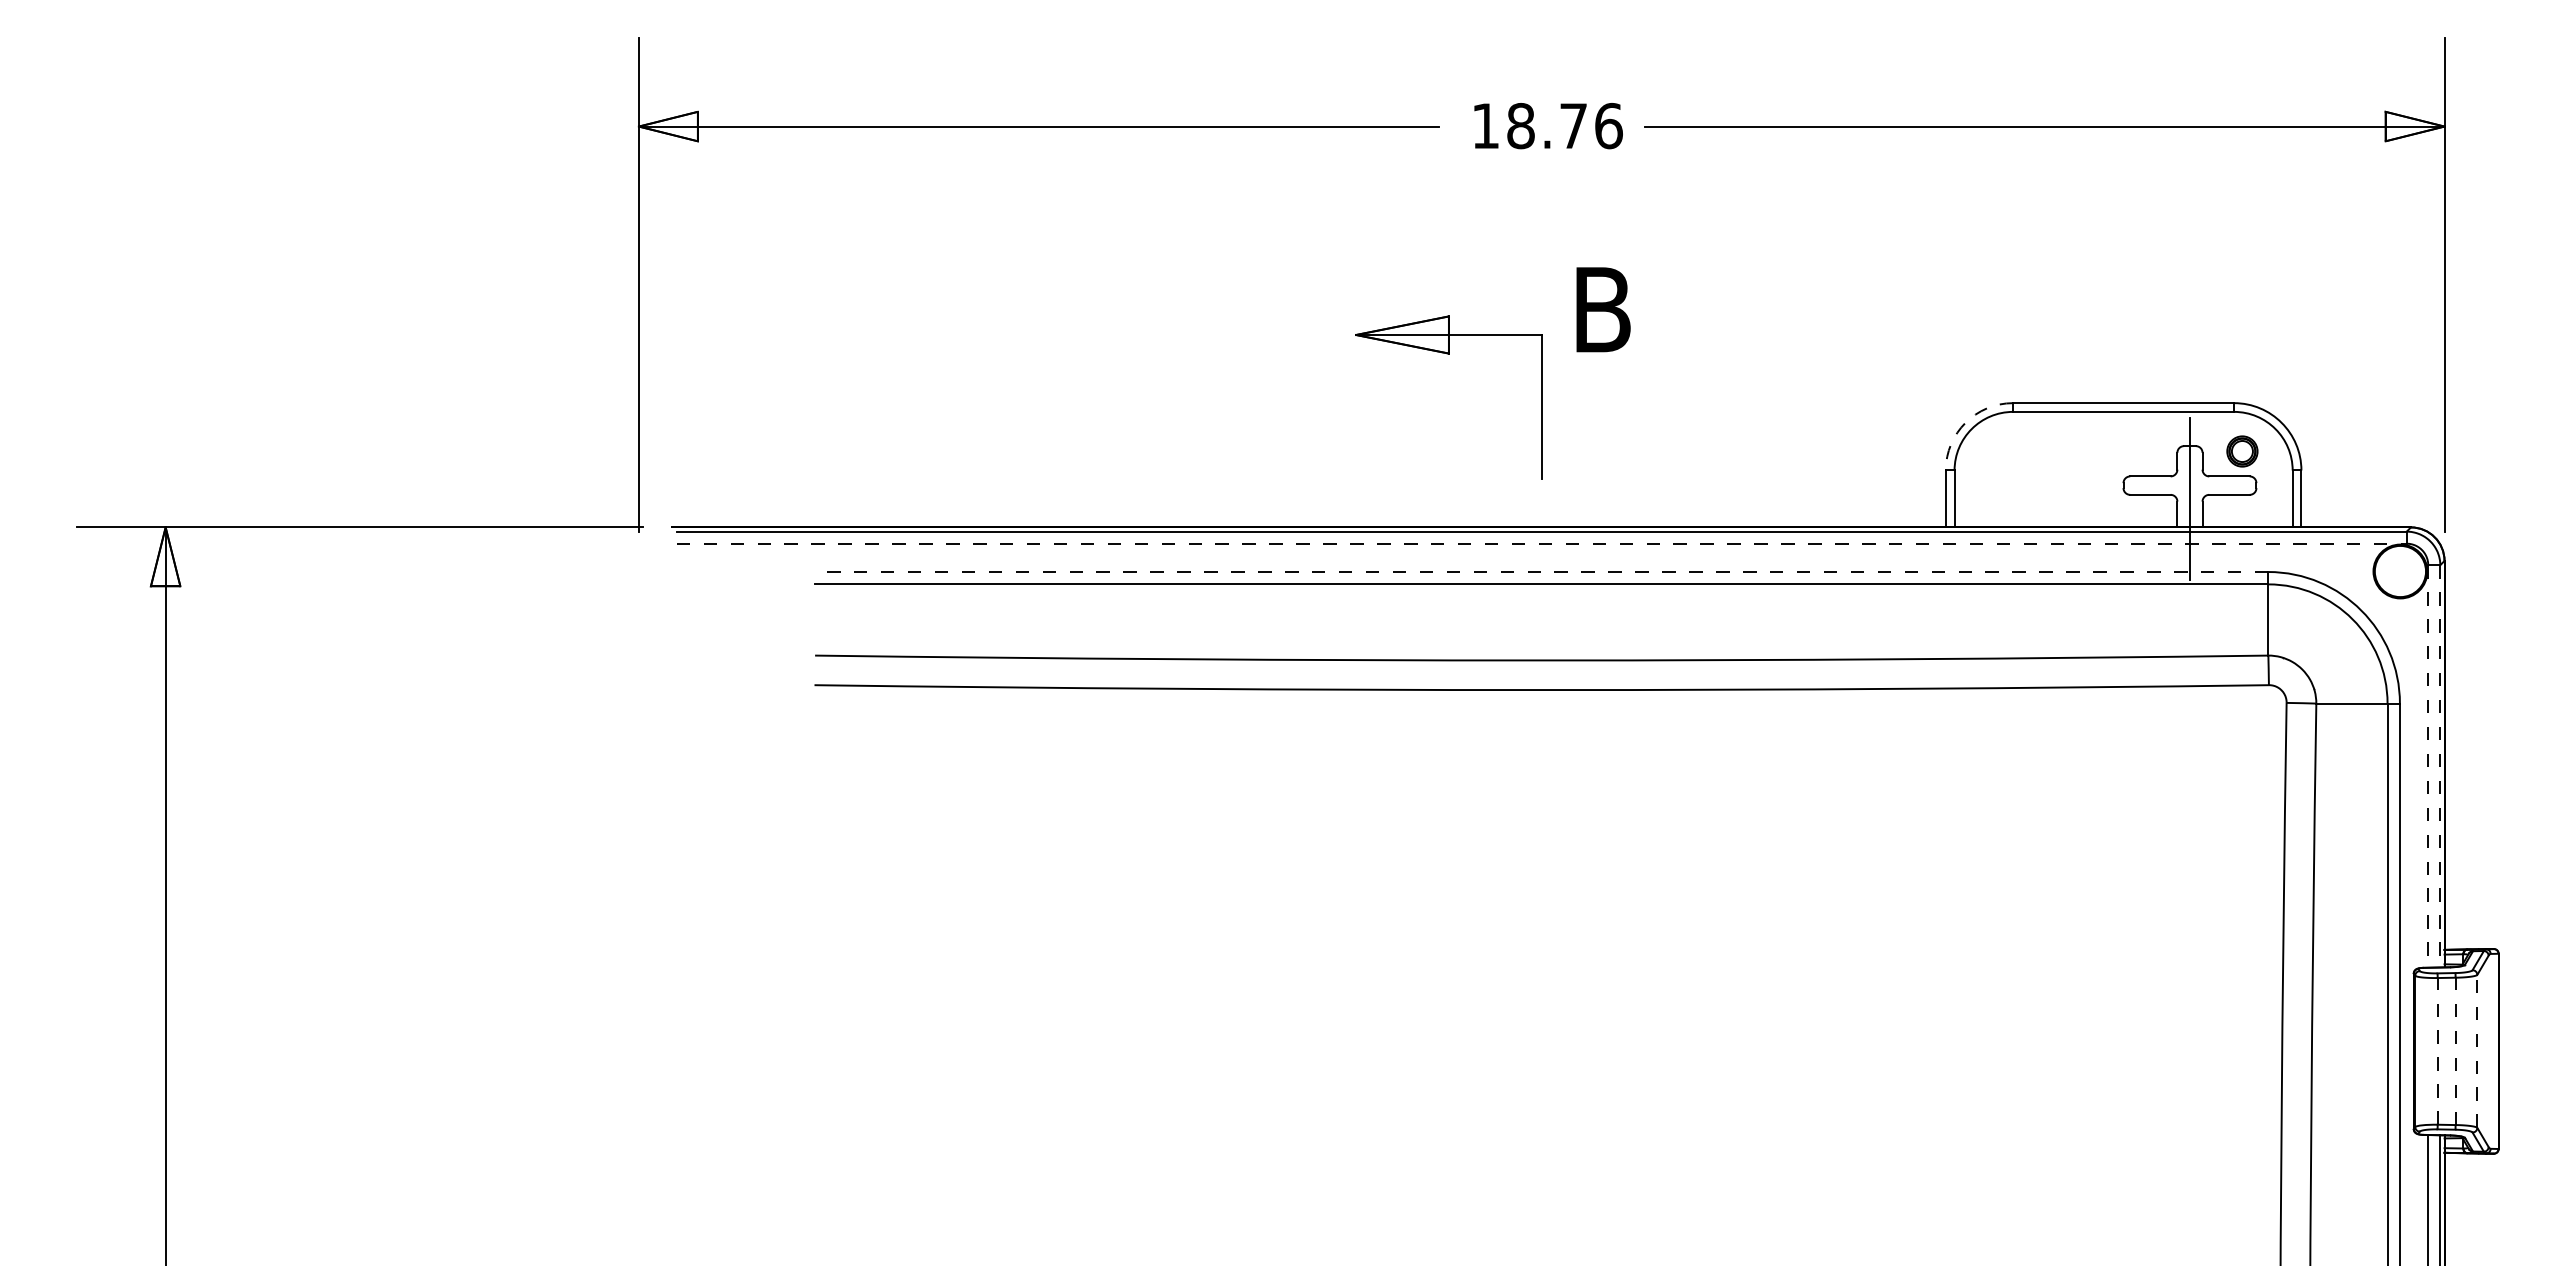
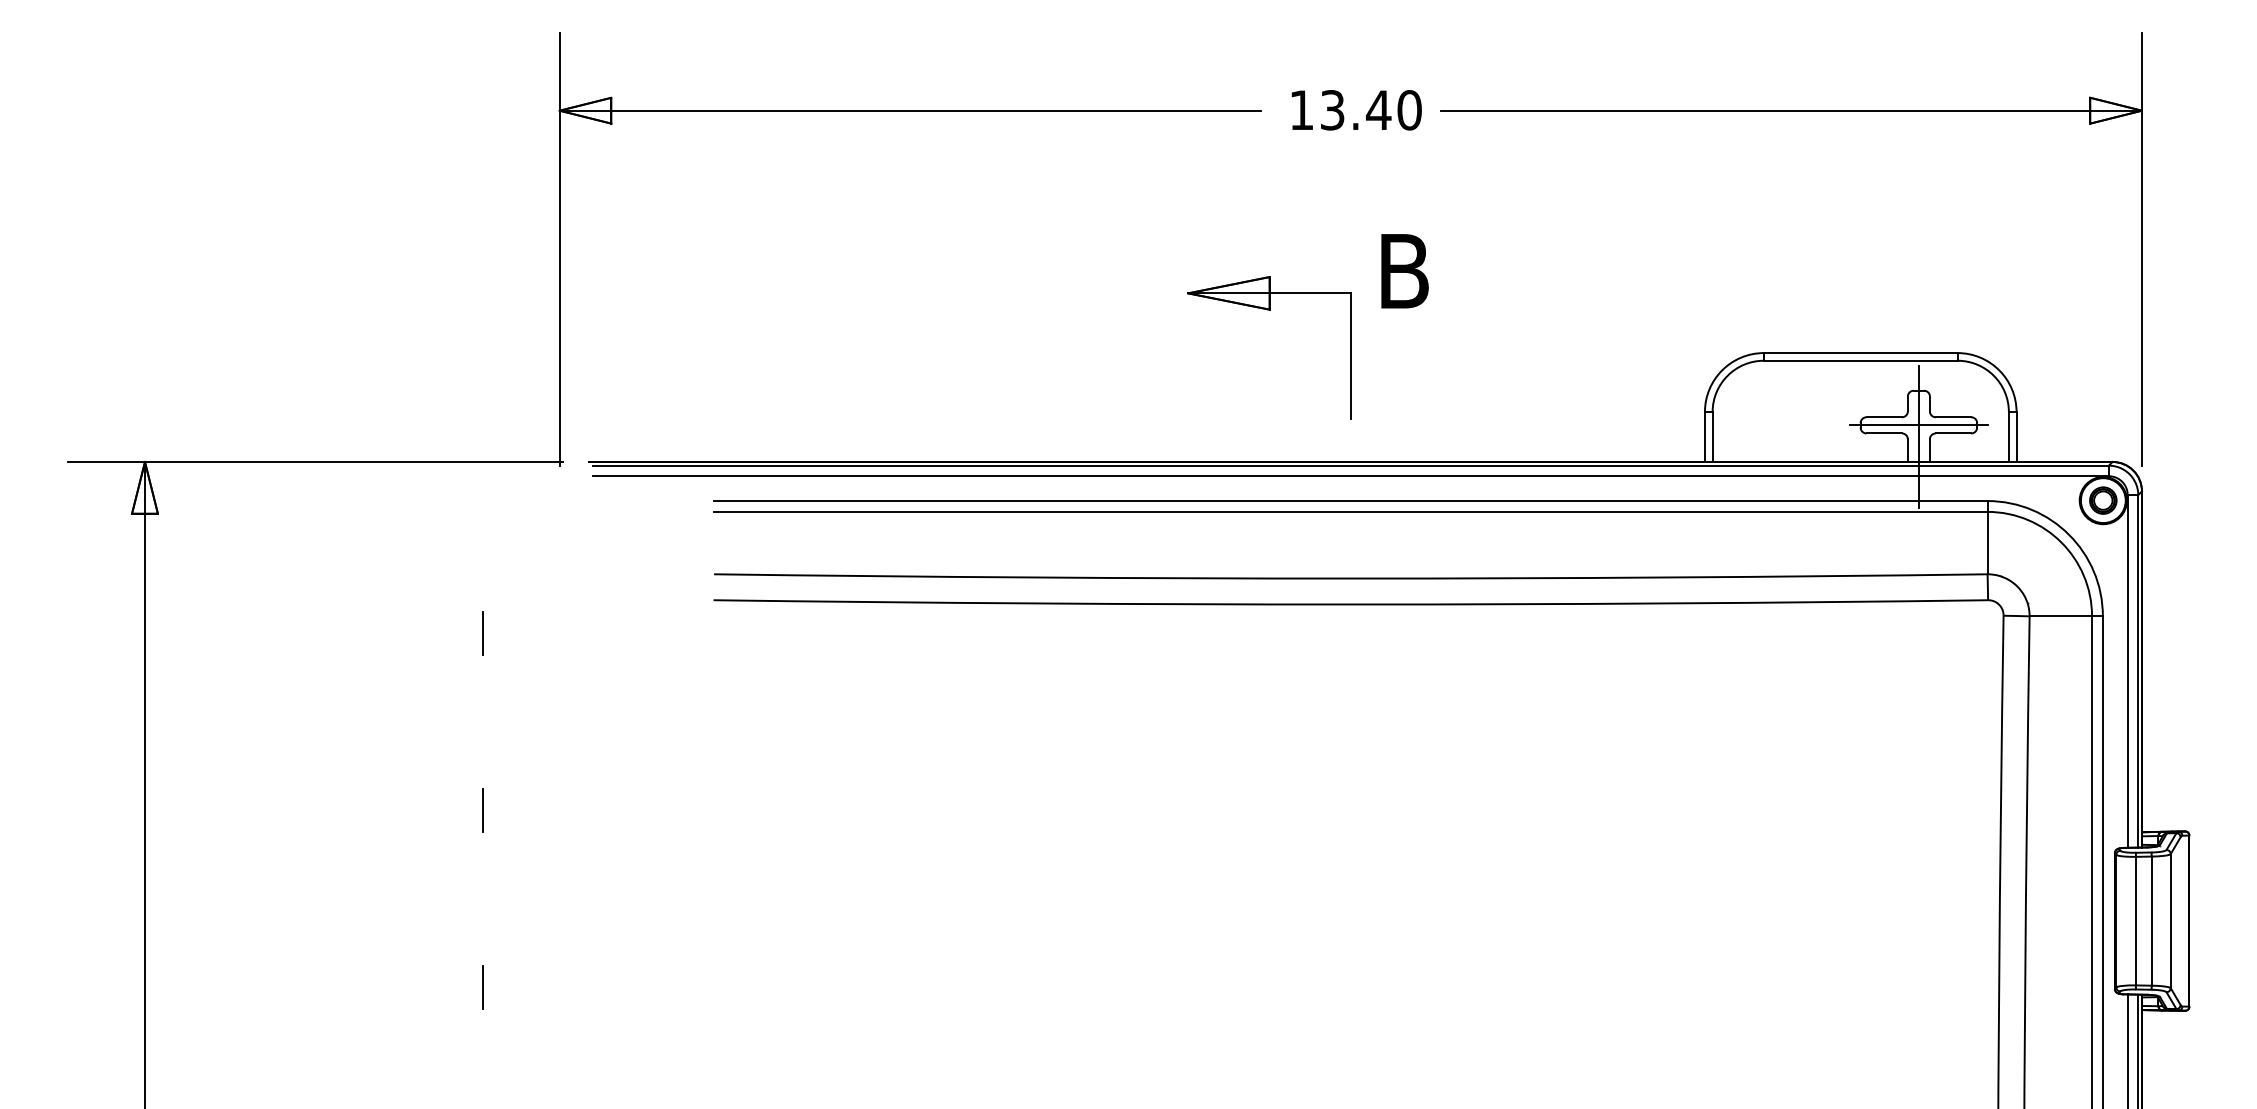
text: (1564, 125) -> (1370, 109), 18.76 -> 13.40
arc: (1965, 422) -> (1722, 370), dashed -> solid
part: (2242, 451) -> (2103, 500), moved
line: (2189, 485) -> (1918, 425), added
line: (1542, 543) -> (1351, 476), dashed -> solid
line: (1541, 572) -> (1350, 501), dashed -> solid
line: (551, 722) -> (483, 632), added
line: (2428, 766) -> (2127, 671), dashed -> solid
line: (2440, 766) -> (2138, 671), dashed -> solid
line: (551, 924) -> (483, 809), added
line: (2437, 1050) -> (2135, 920), dashed -> solid
line: (2455, 1051) -> (2151, 921), dashed -> solid
line: (2477, 1051) -> (2170, 921), dashed -> solid
line: (551, 1126) -> (483, 986), added

